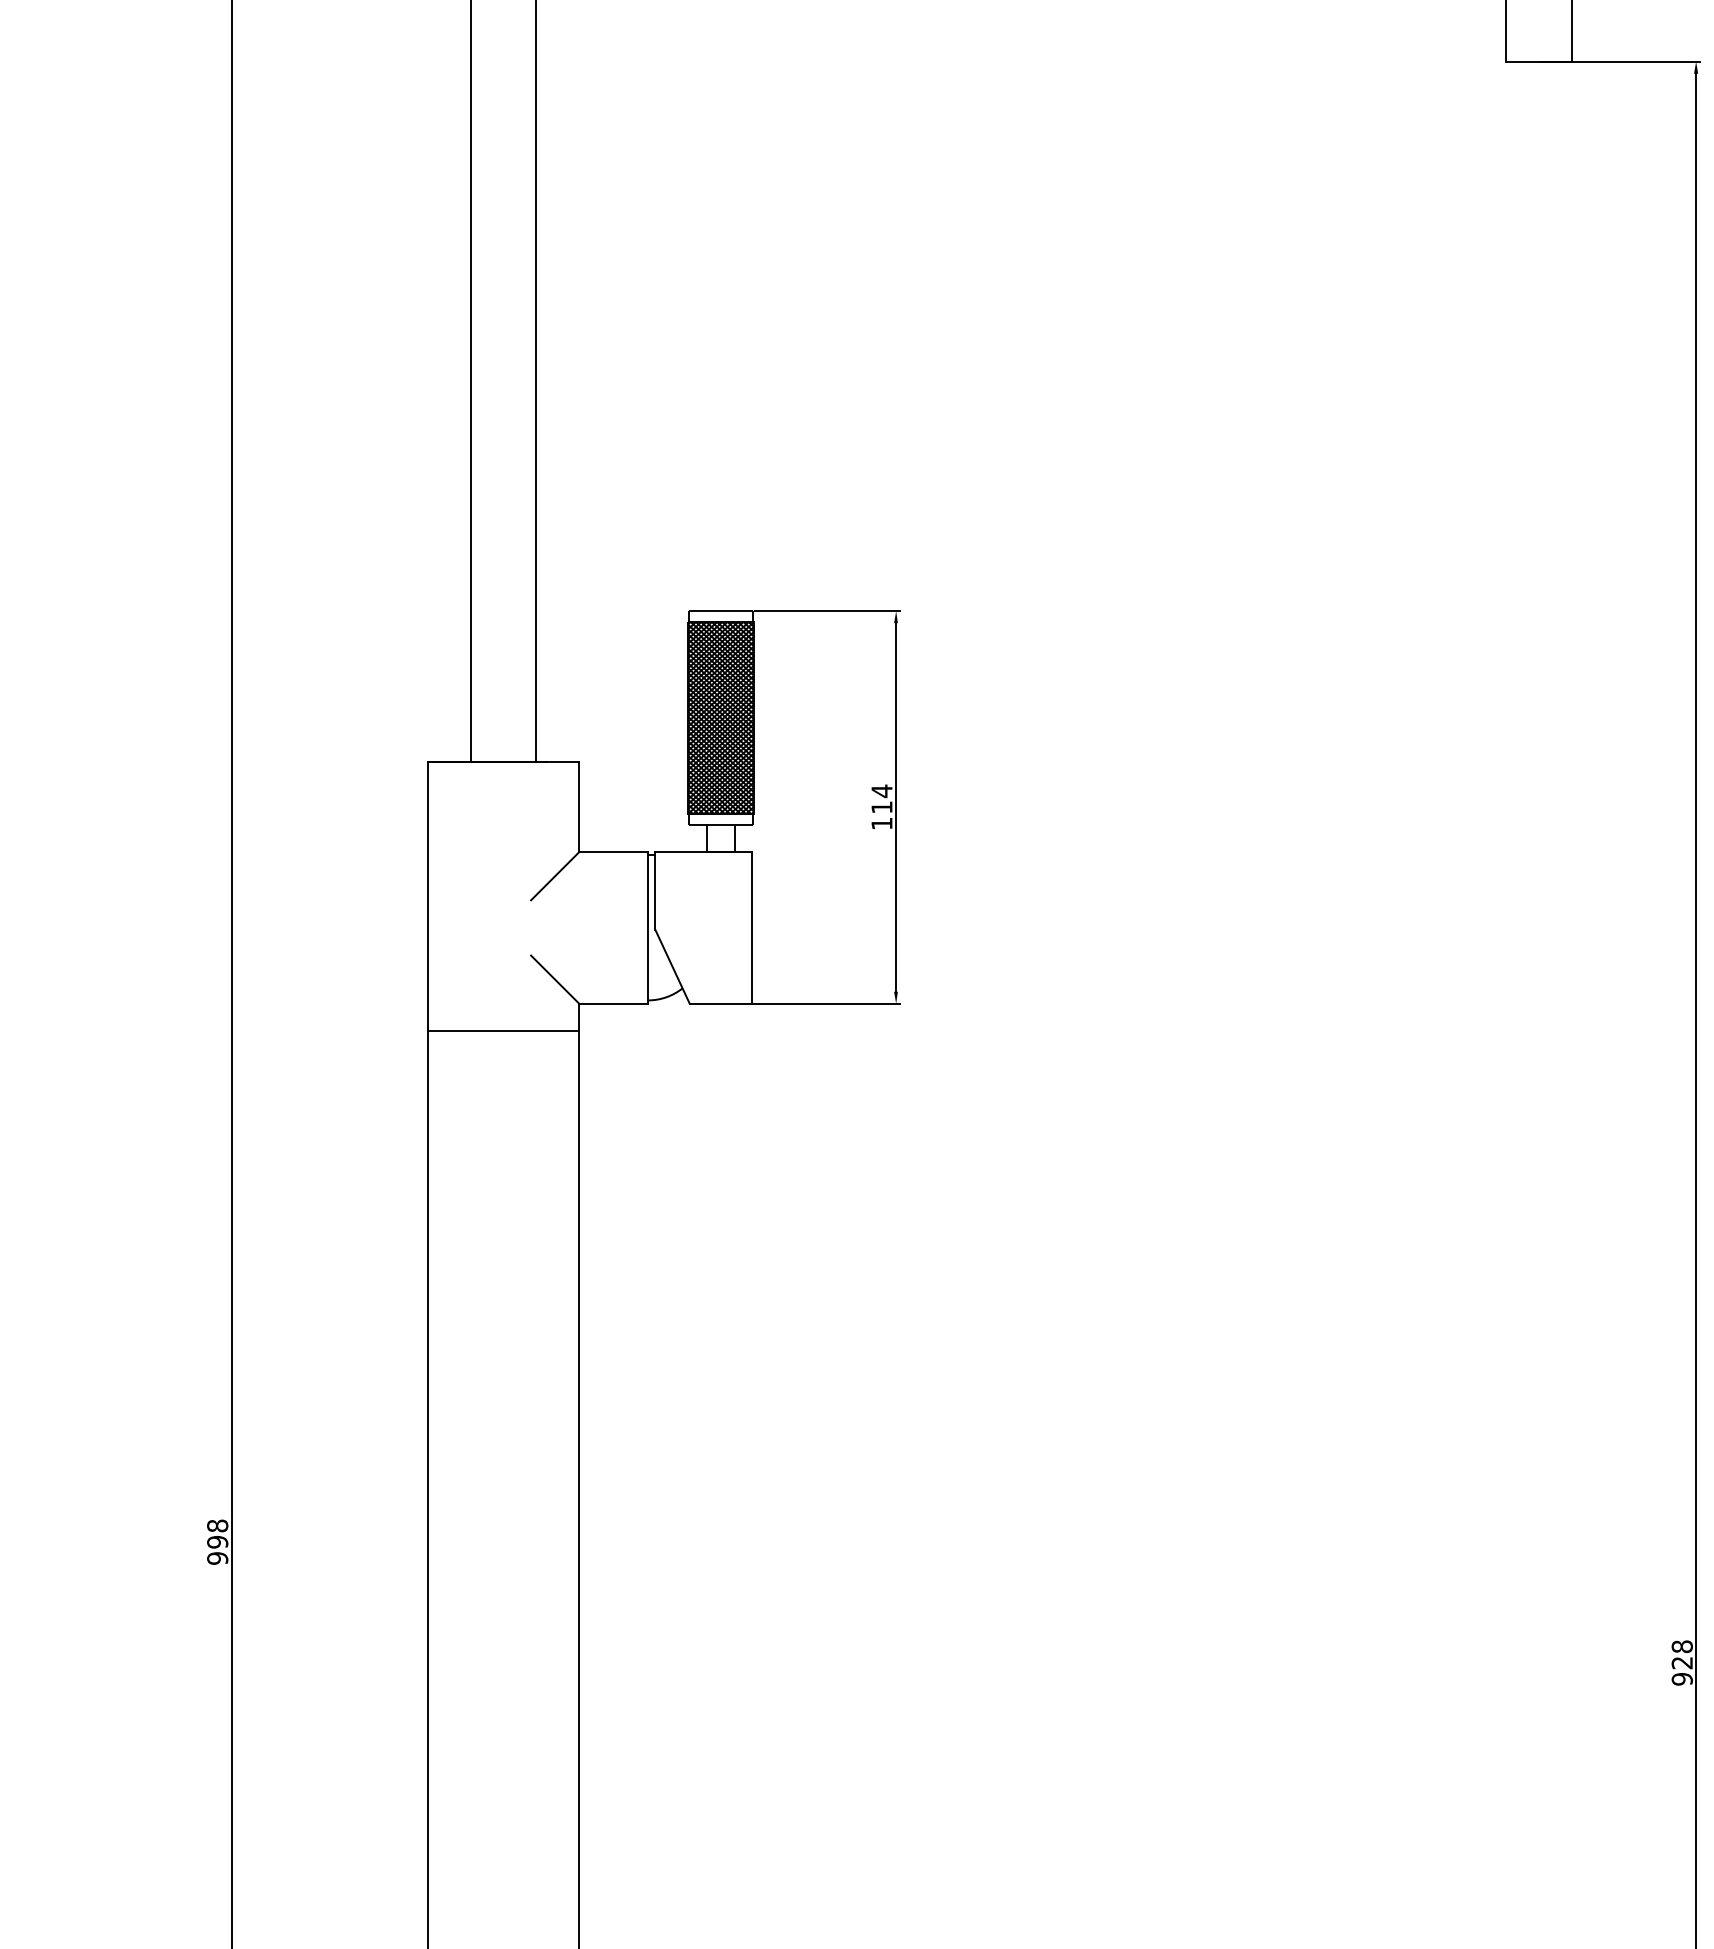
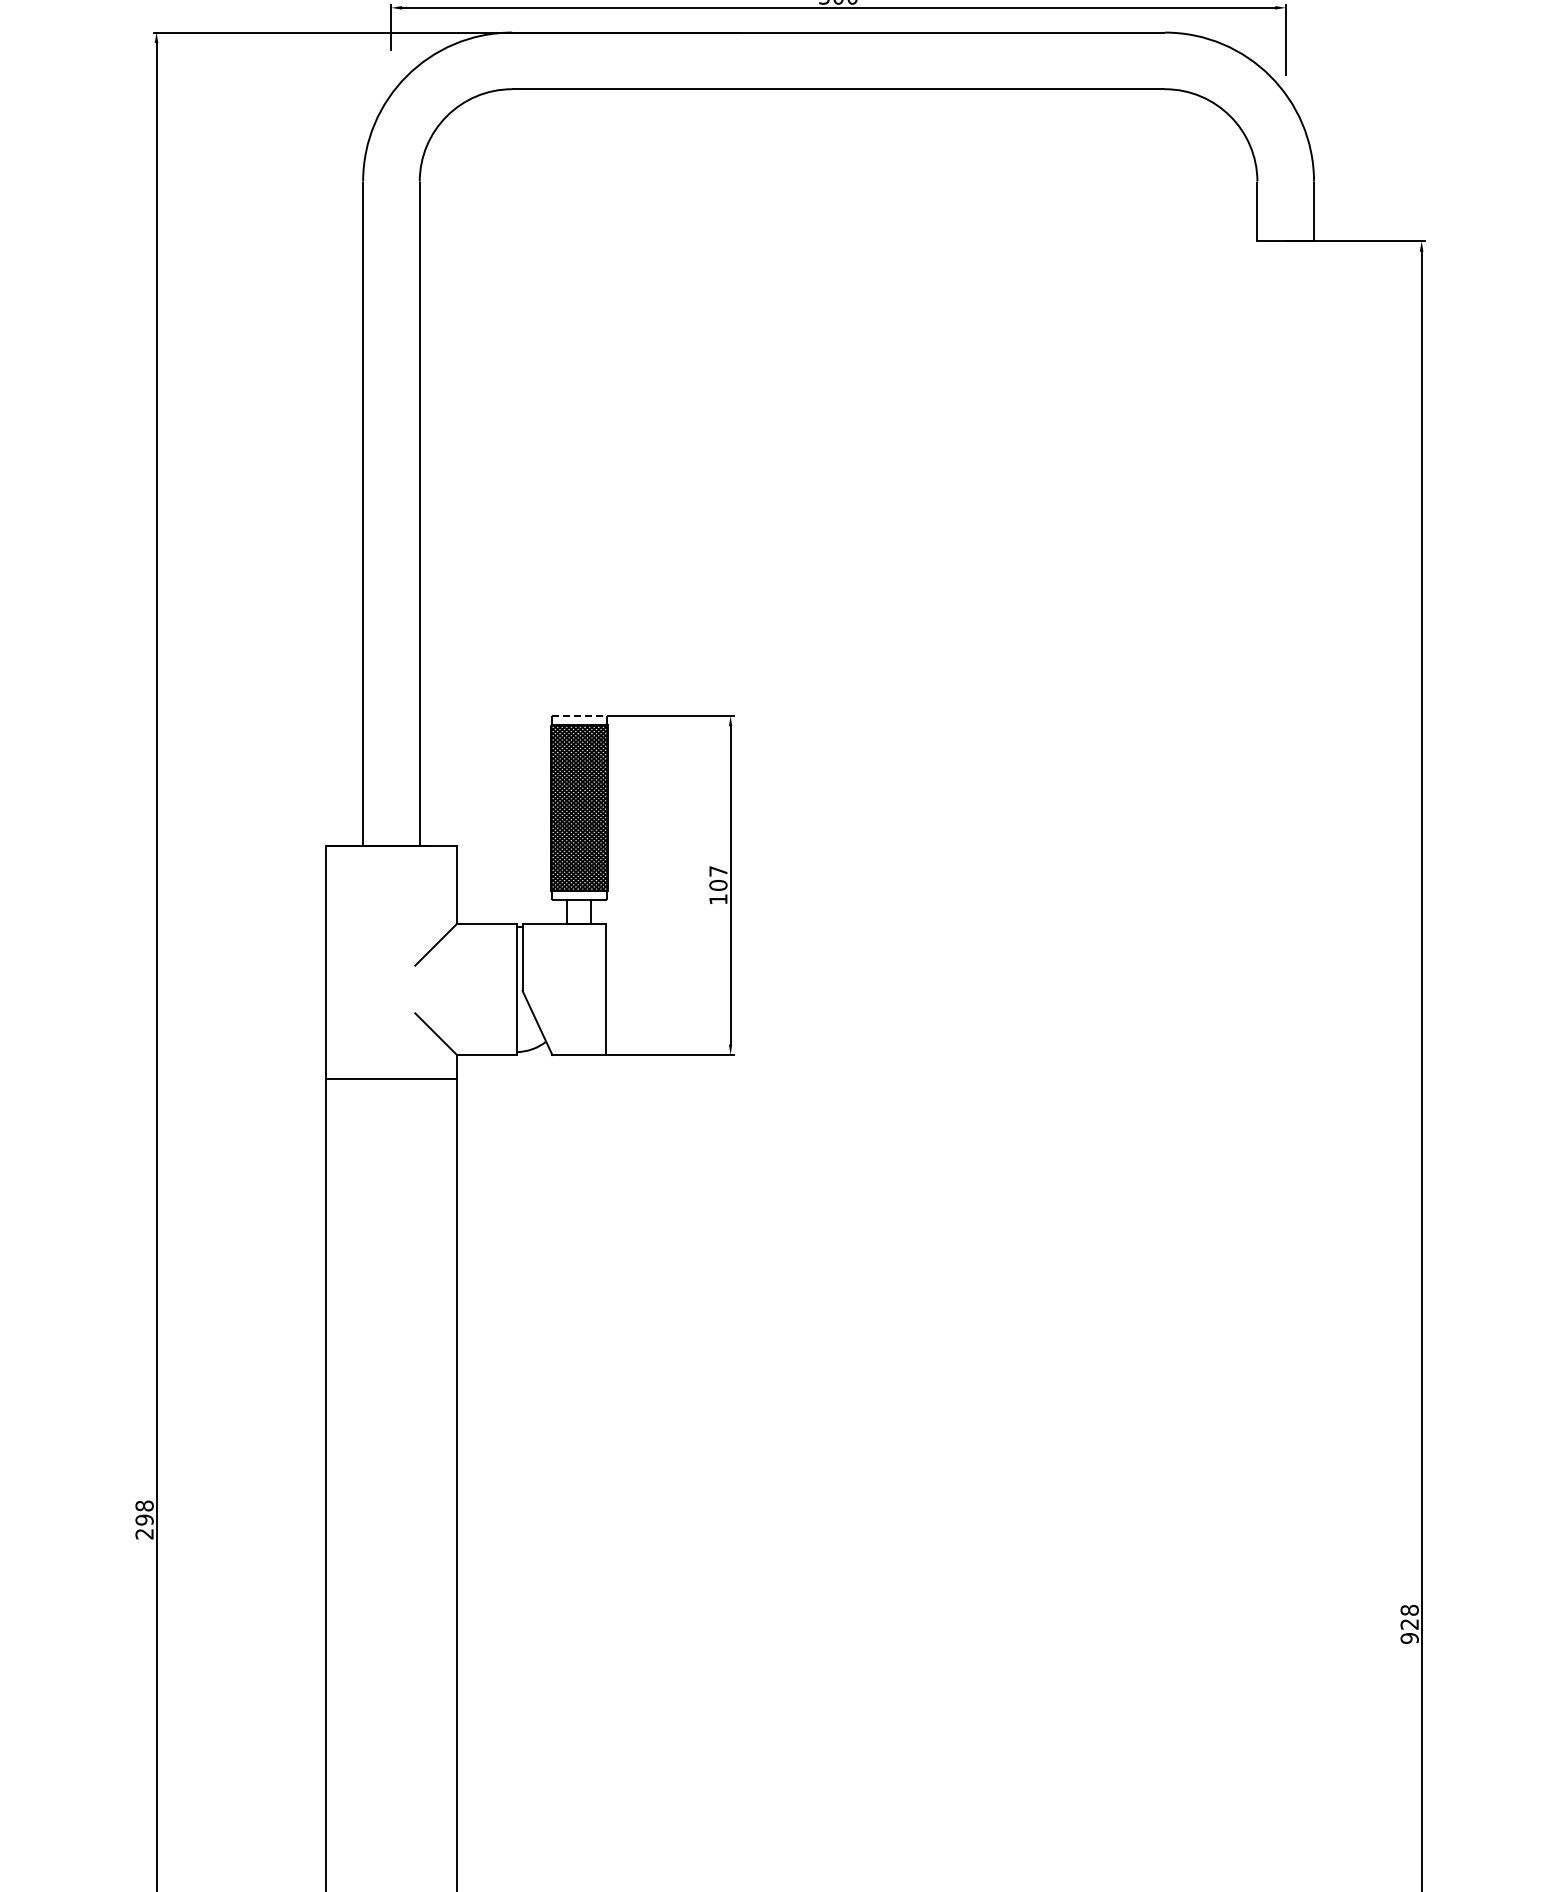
line: (721, 610) -> (579, 715), solid -> dashed
text: (882, 798) -> (718, 877), 114 -> 107
text: (217, 1557) -> (144, 1533), 998 -> 298

